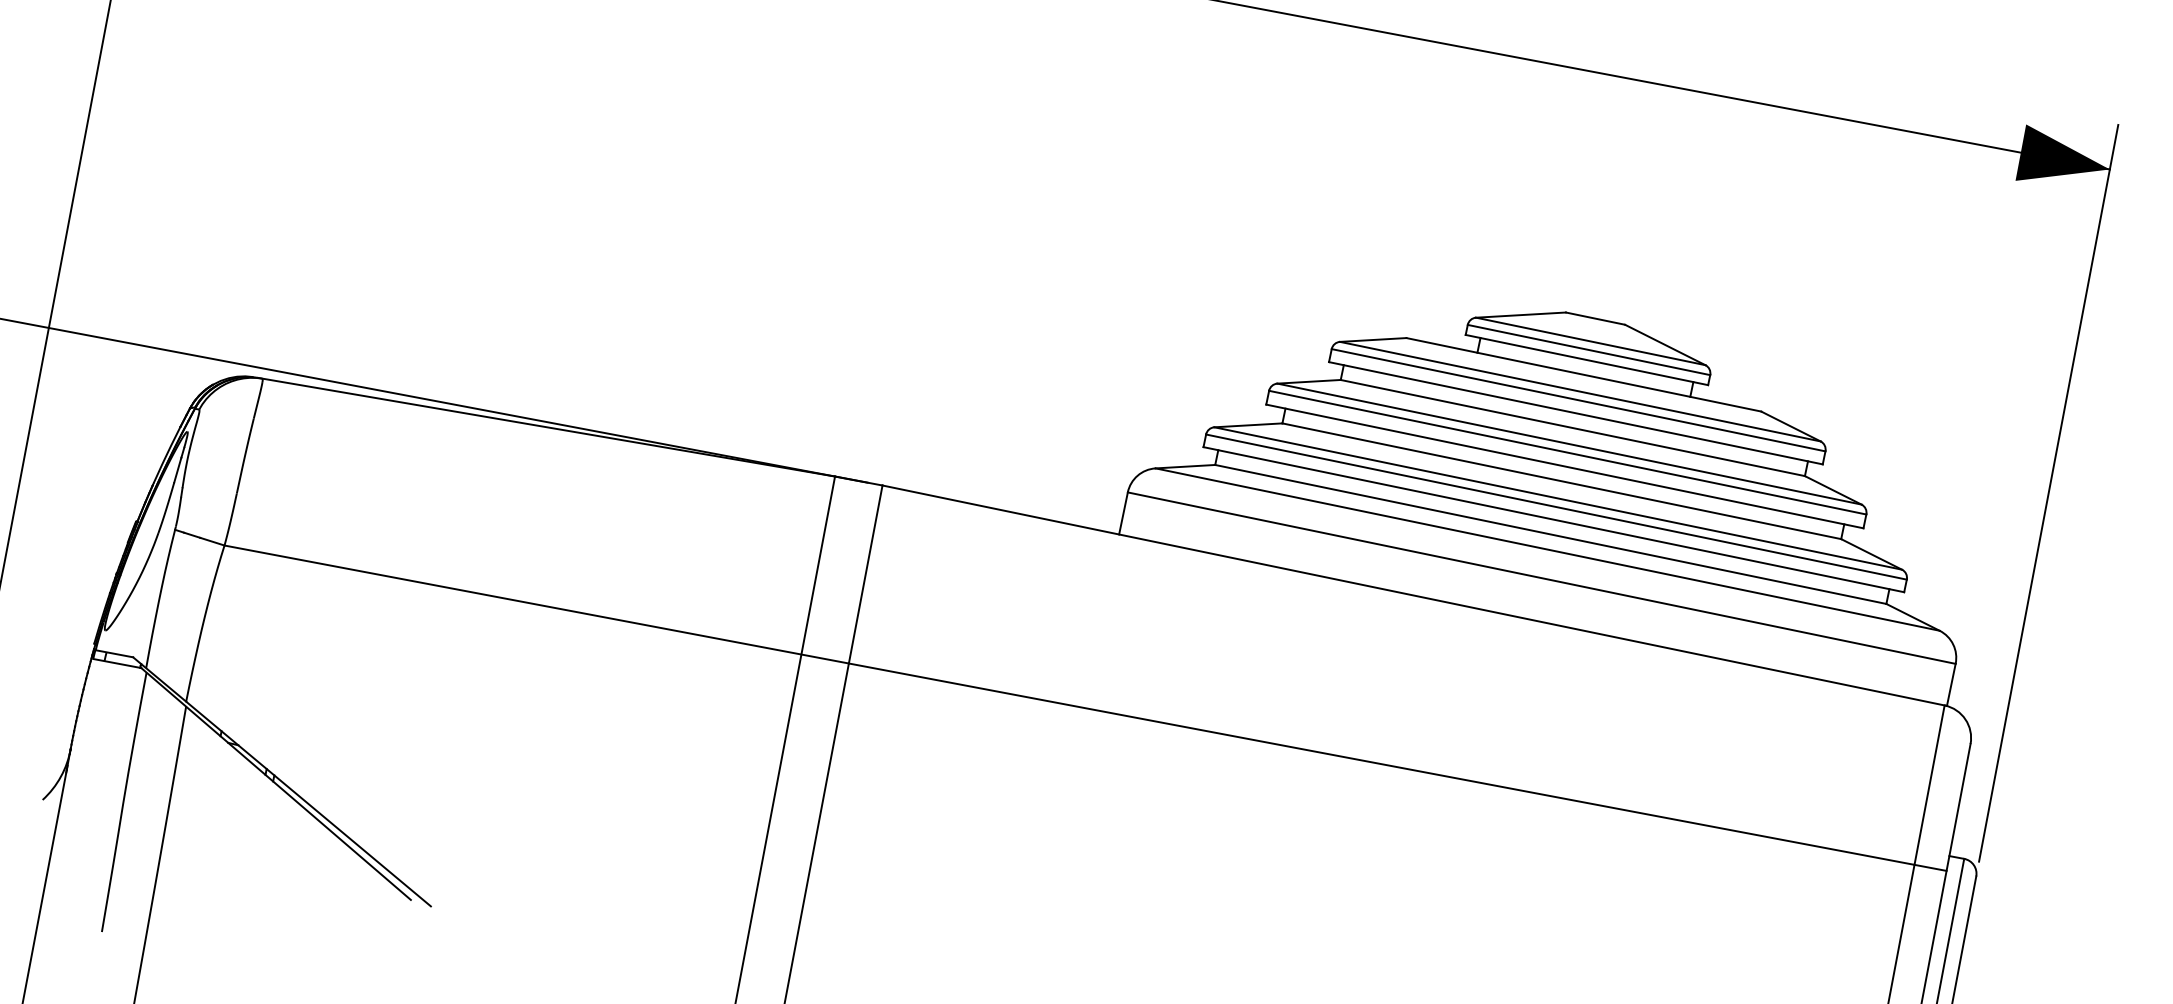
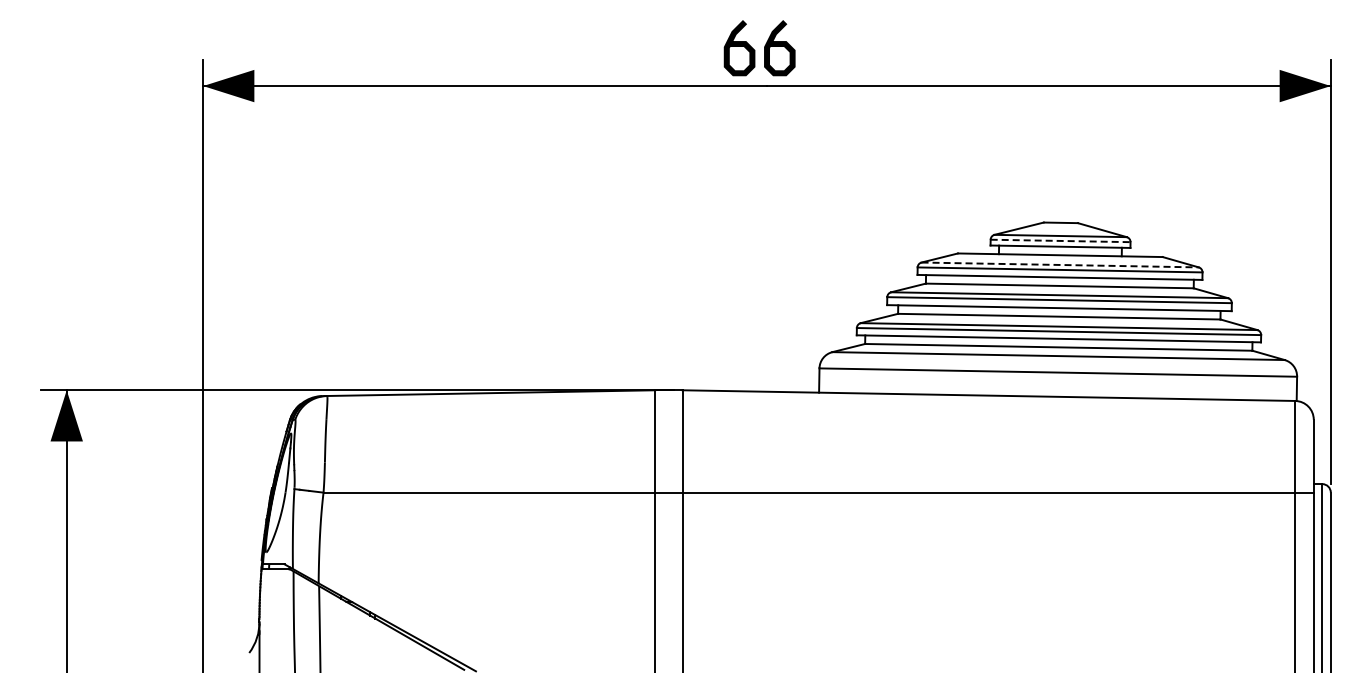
line: (1588, 349) -> (1060, 240), solid -> dashed
line: (1581, 390) -> (1060, 264), solid -> dashed

